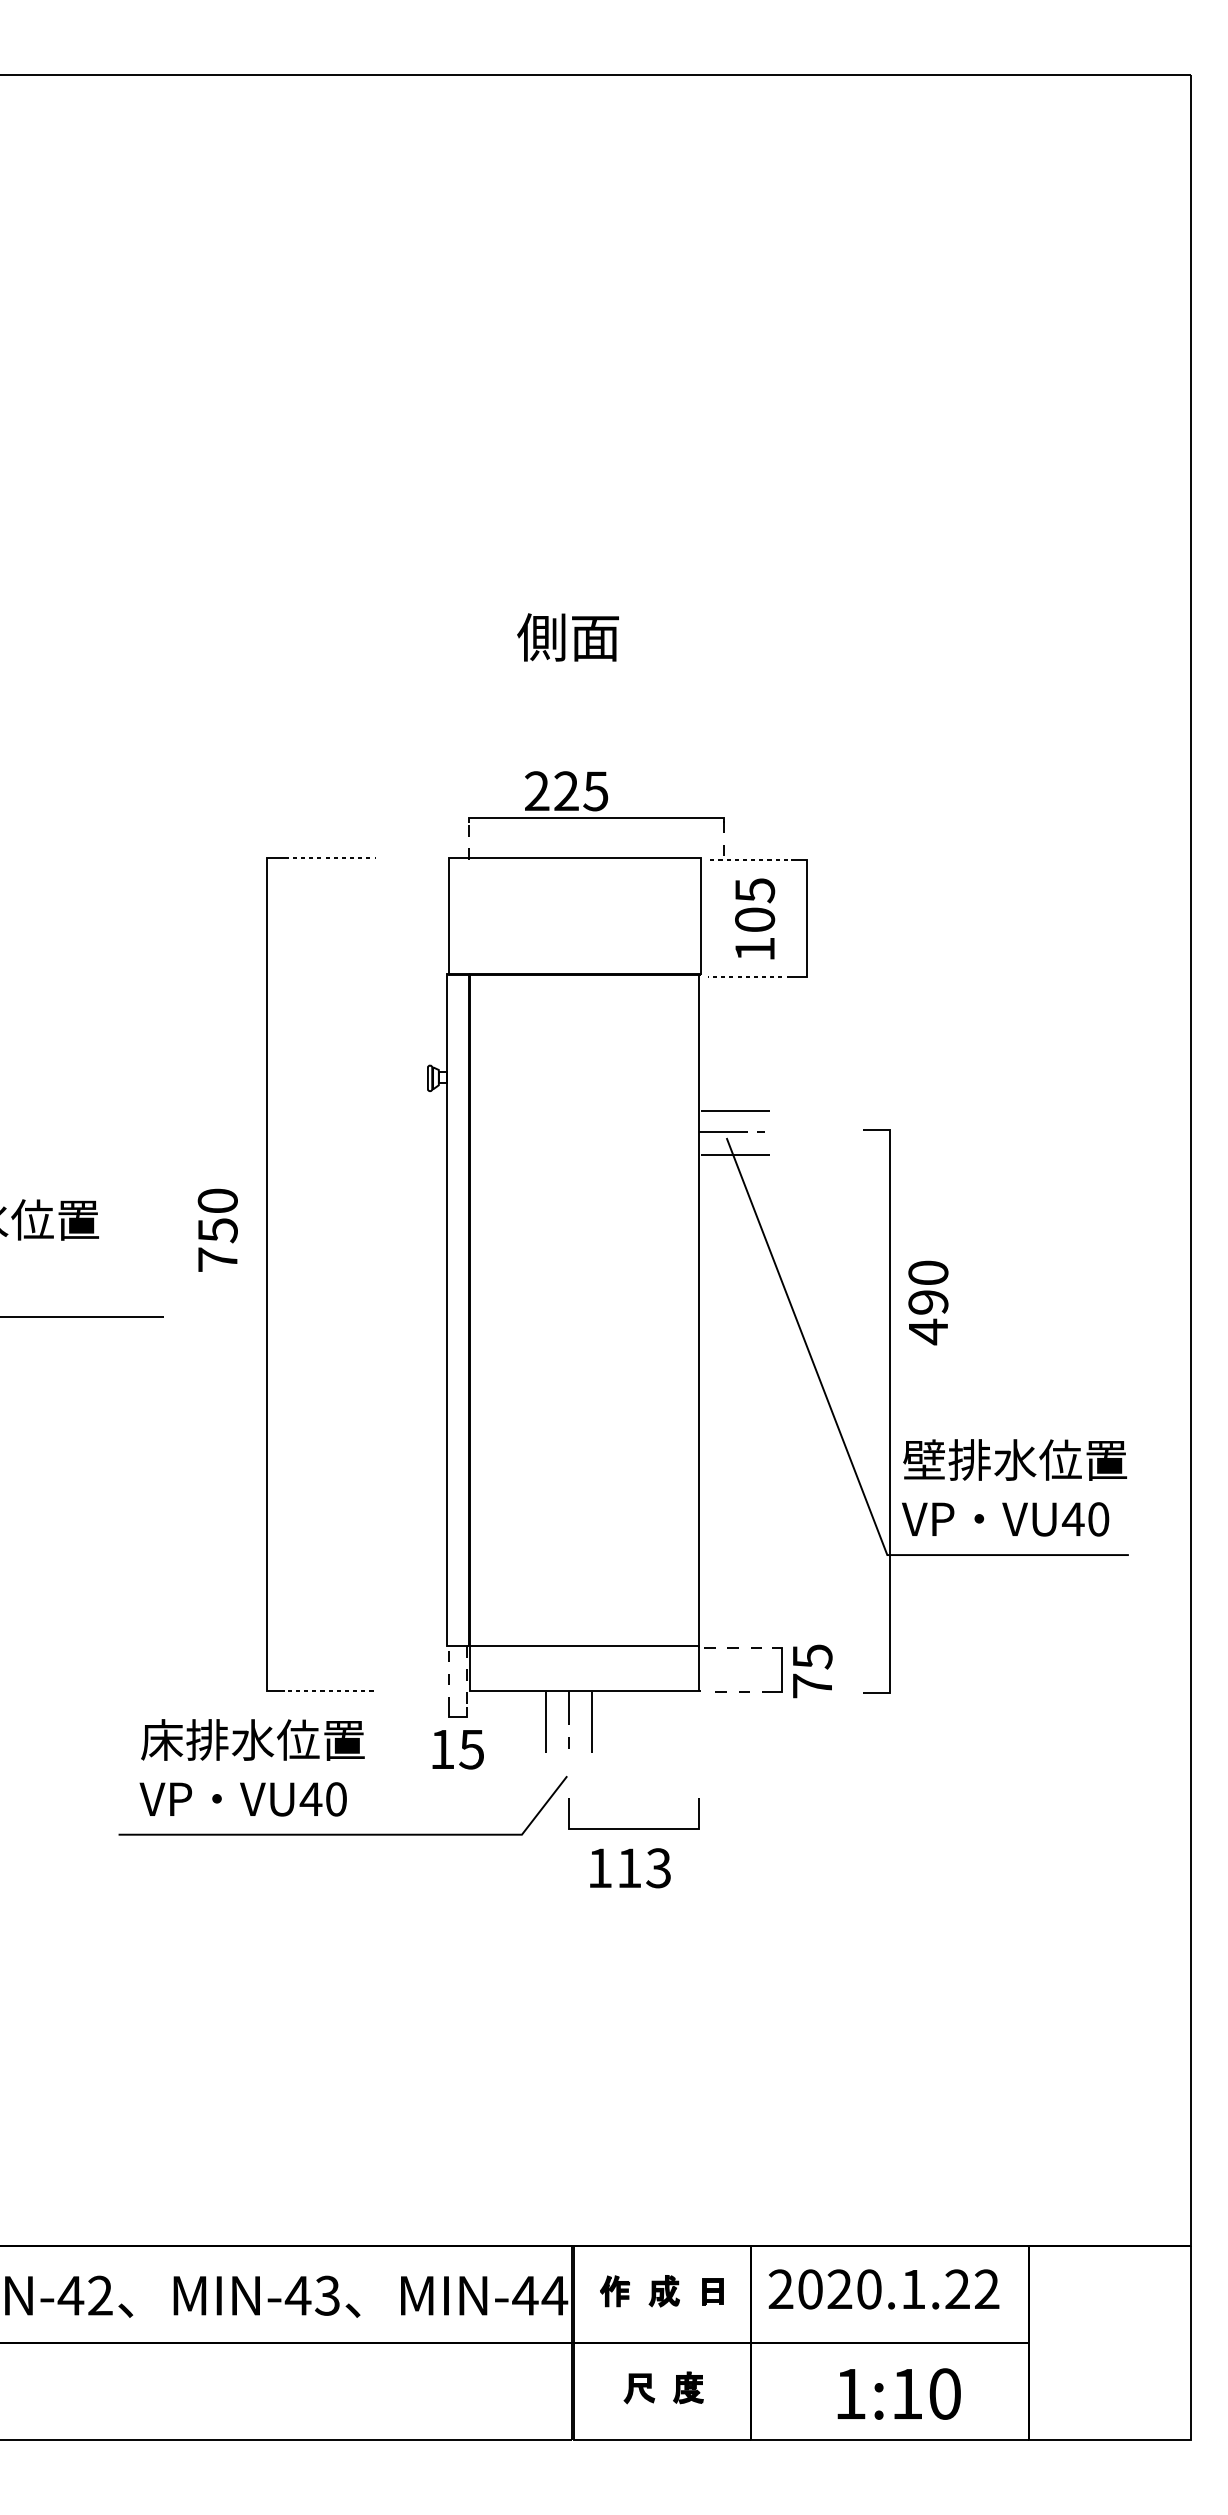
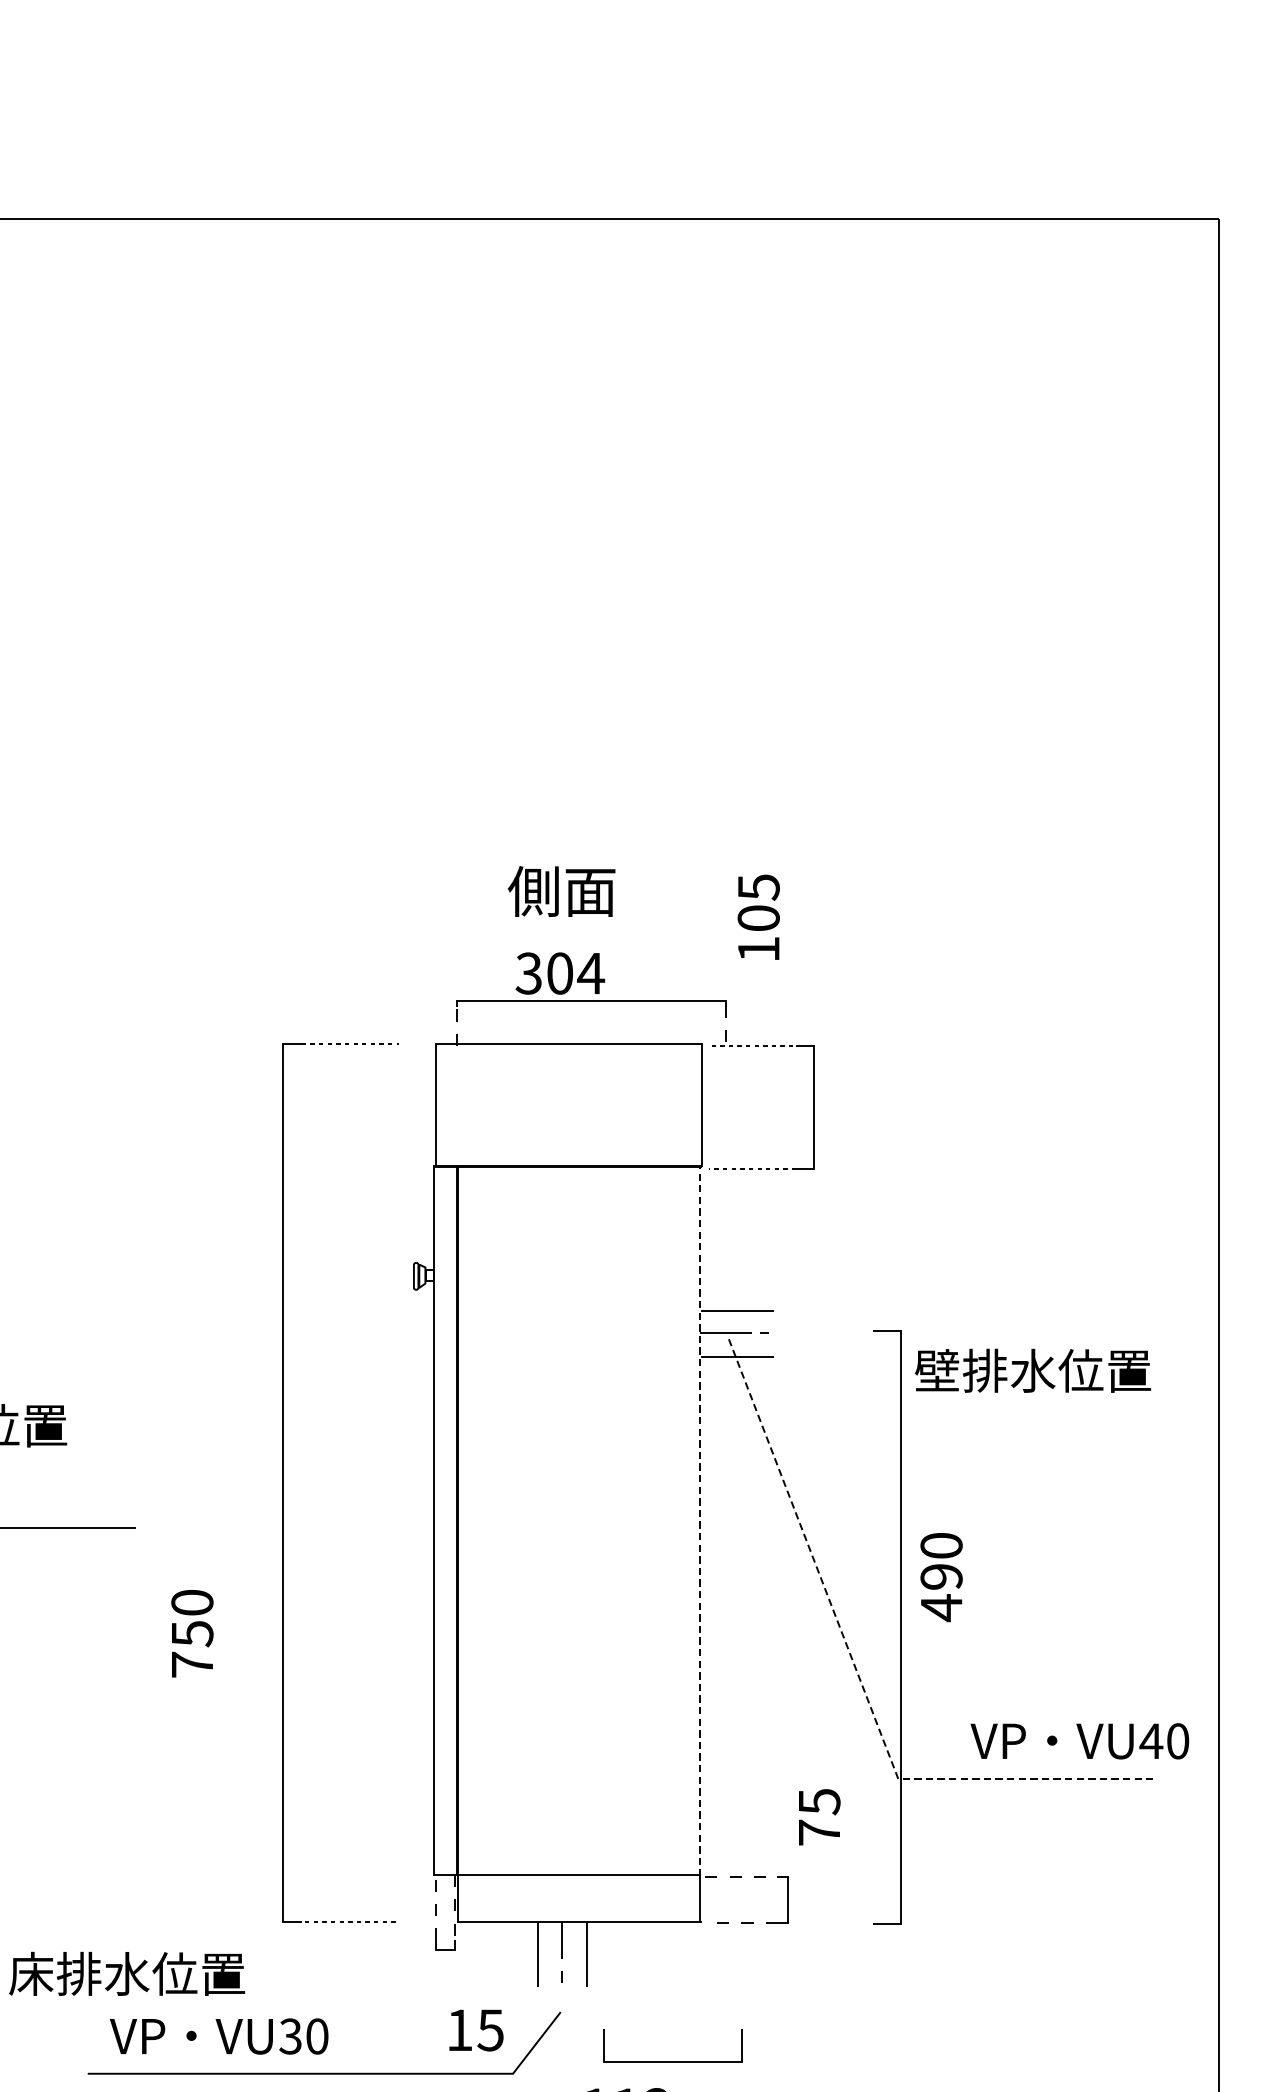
text: (567, 637) -> (561, 891), moved
text: (566, 791) -> (560, 973), 225 -> 304
text: (755, 918) -> (759, 916), moved
text: (217, 1229) -> (192, 1632), moved
part: (267, 1274) -> (283, 1483), moved
text: (928, 1302) -> (941, 1576), moved
line: (699, 1310) -> (700, 1521), solid -> dashed
line: (850, 1459) -> (859, 1678), solid -> dashed
text: (1014, 1459) -> (1032, 1370), moved
text: (1005, 1519) -> (1079, 1741), moved
text: (812, 1671) -> (819, 1817), moved
text: (252, 1739) -> (126, 1973), moved
text: (457, 1749) -> (475, 2030), moved
text: (310, 1799) -> (290, 2036), VU40 -> VU30
line: (633, 1828) -> (672, 2060), moved

